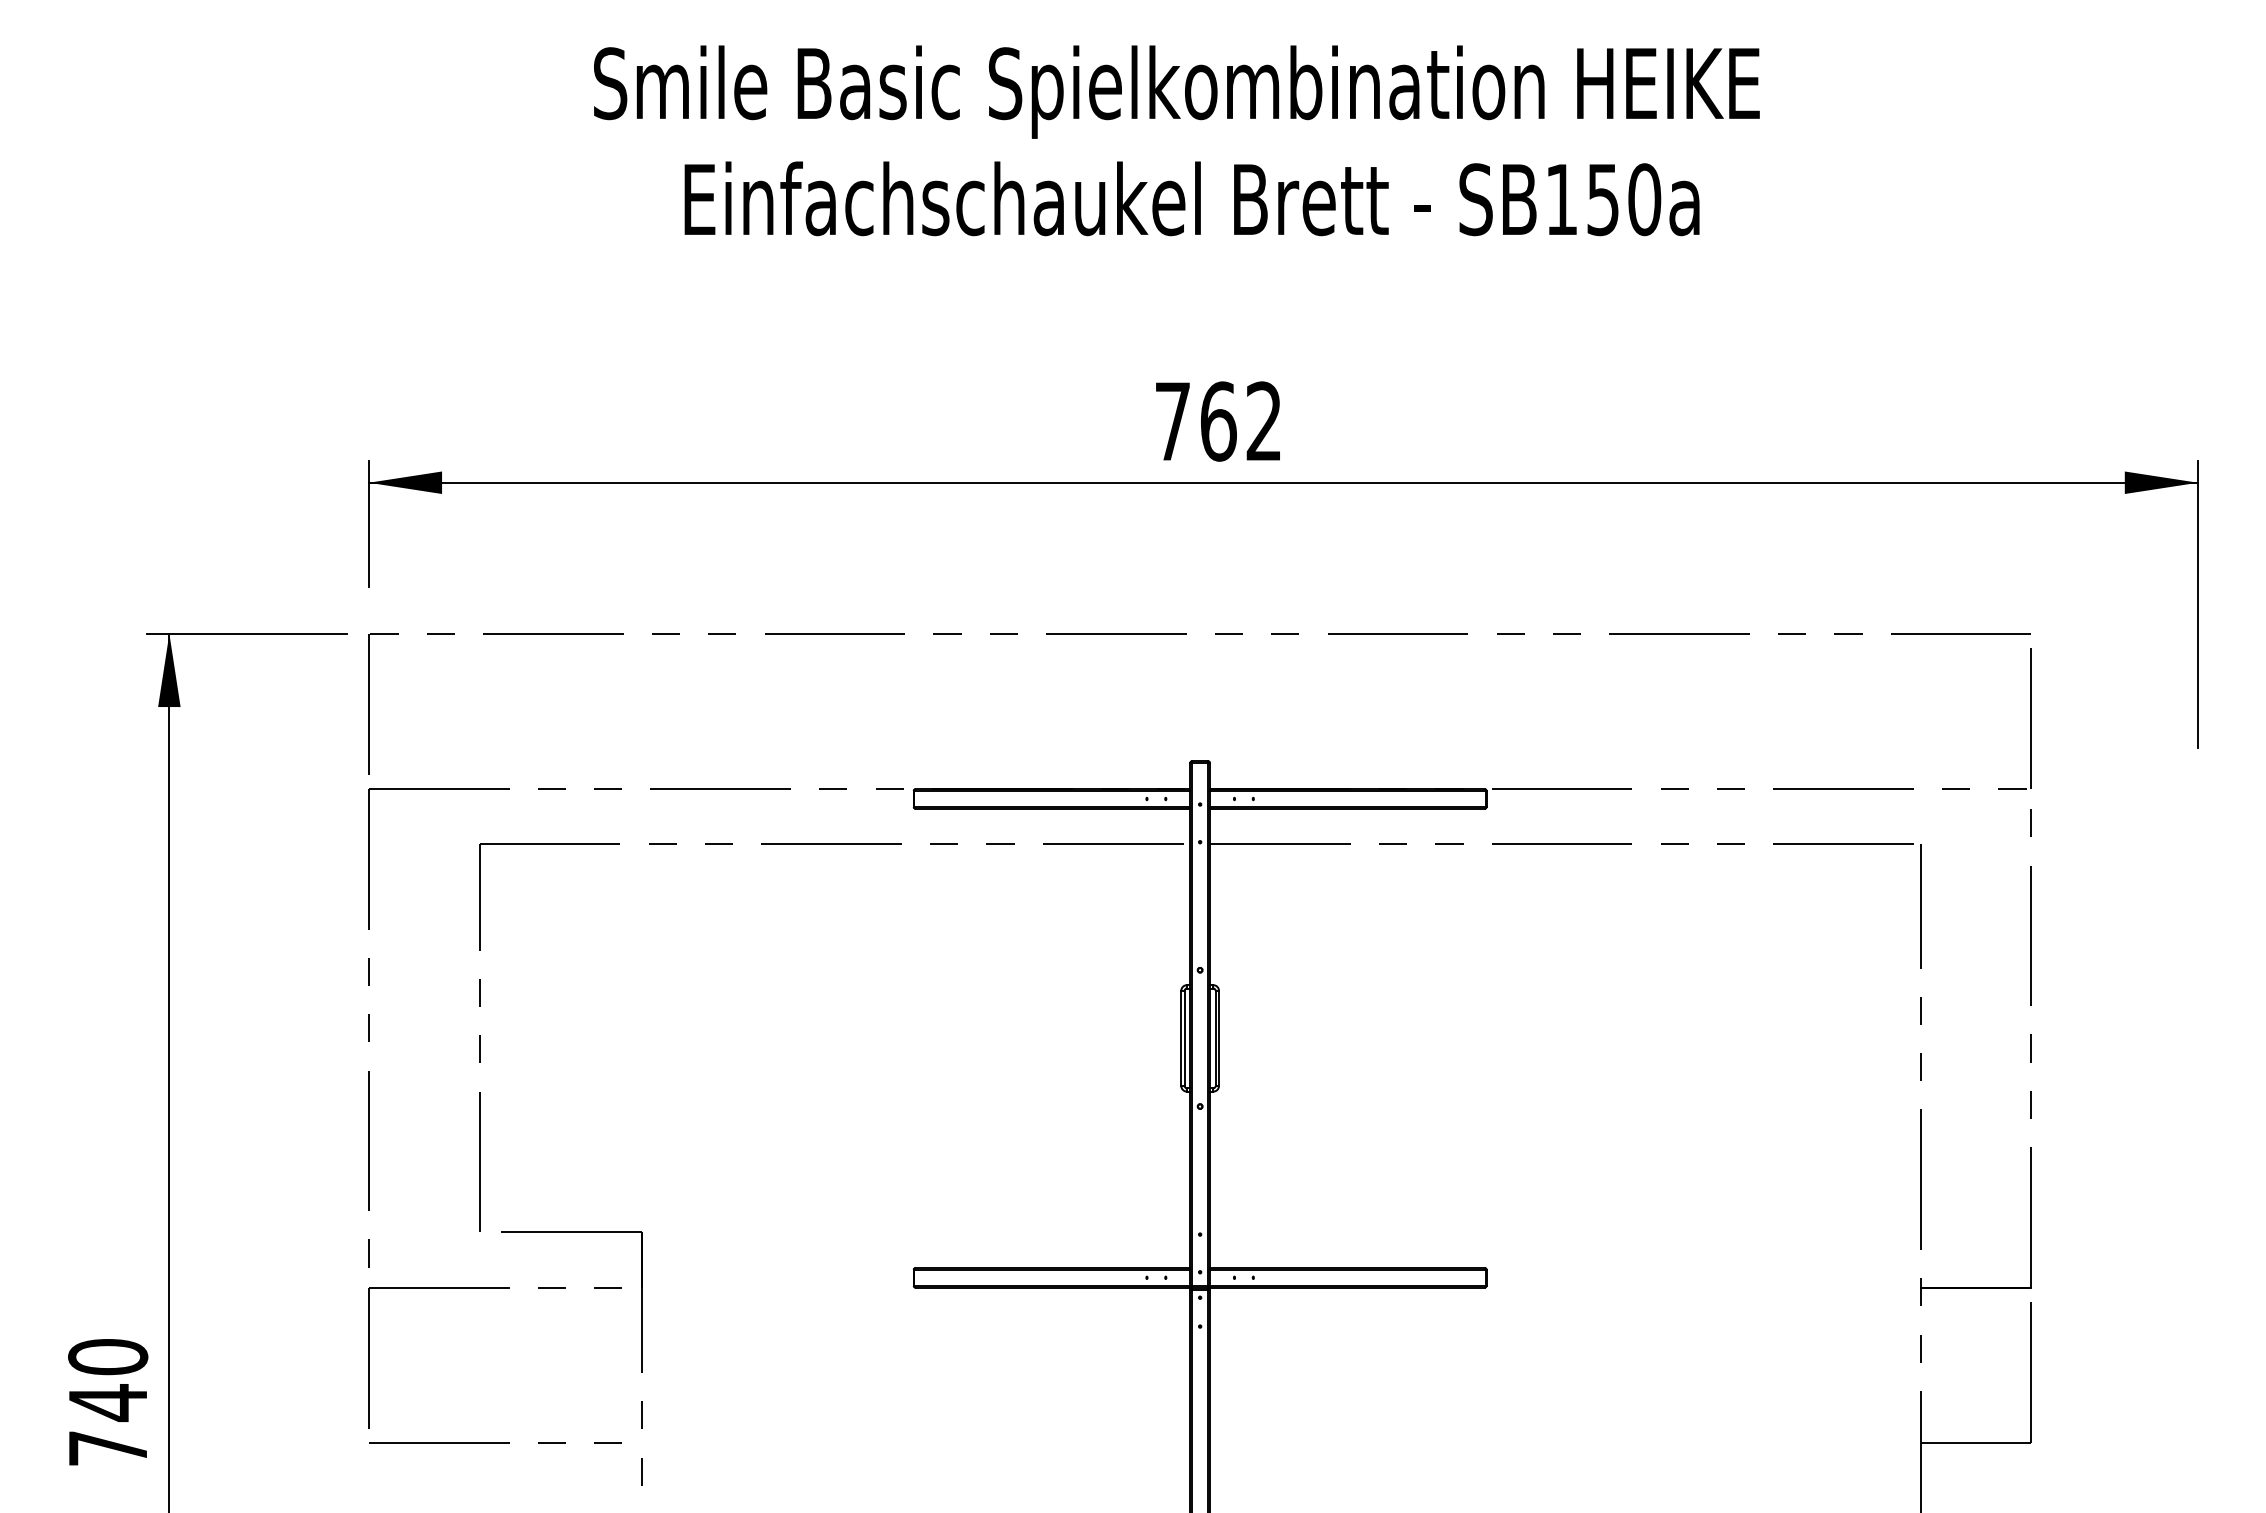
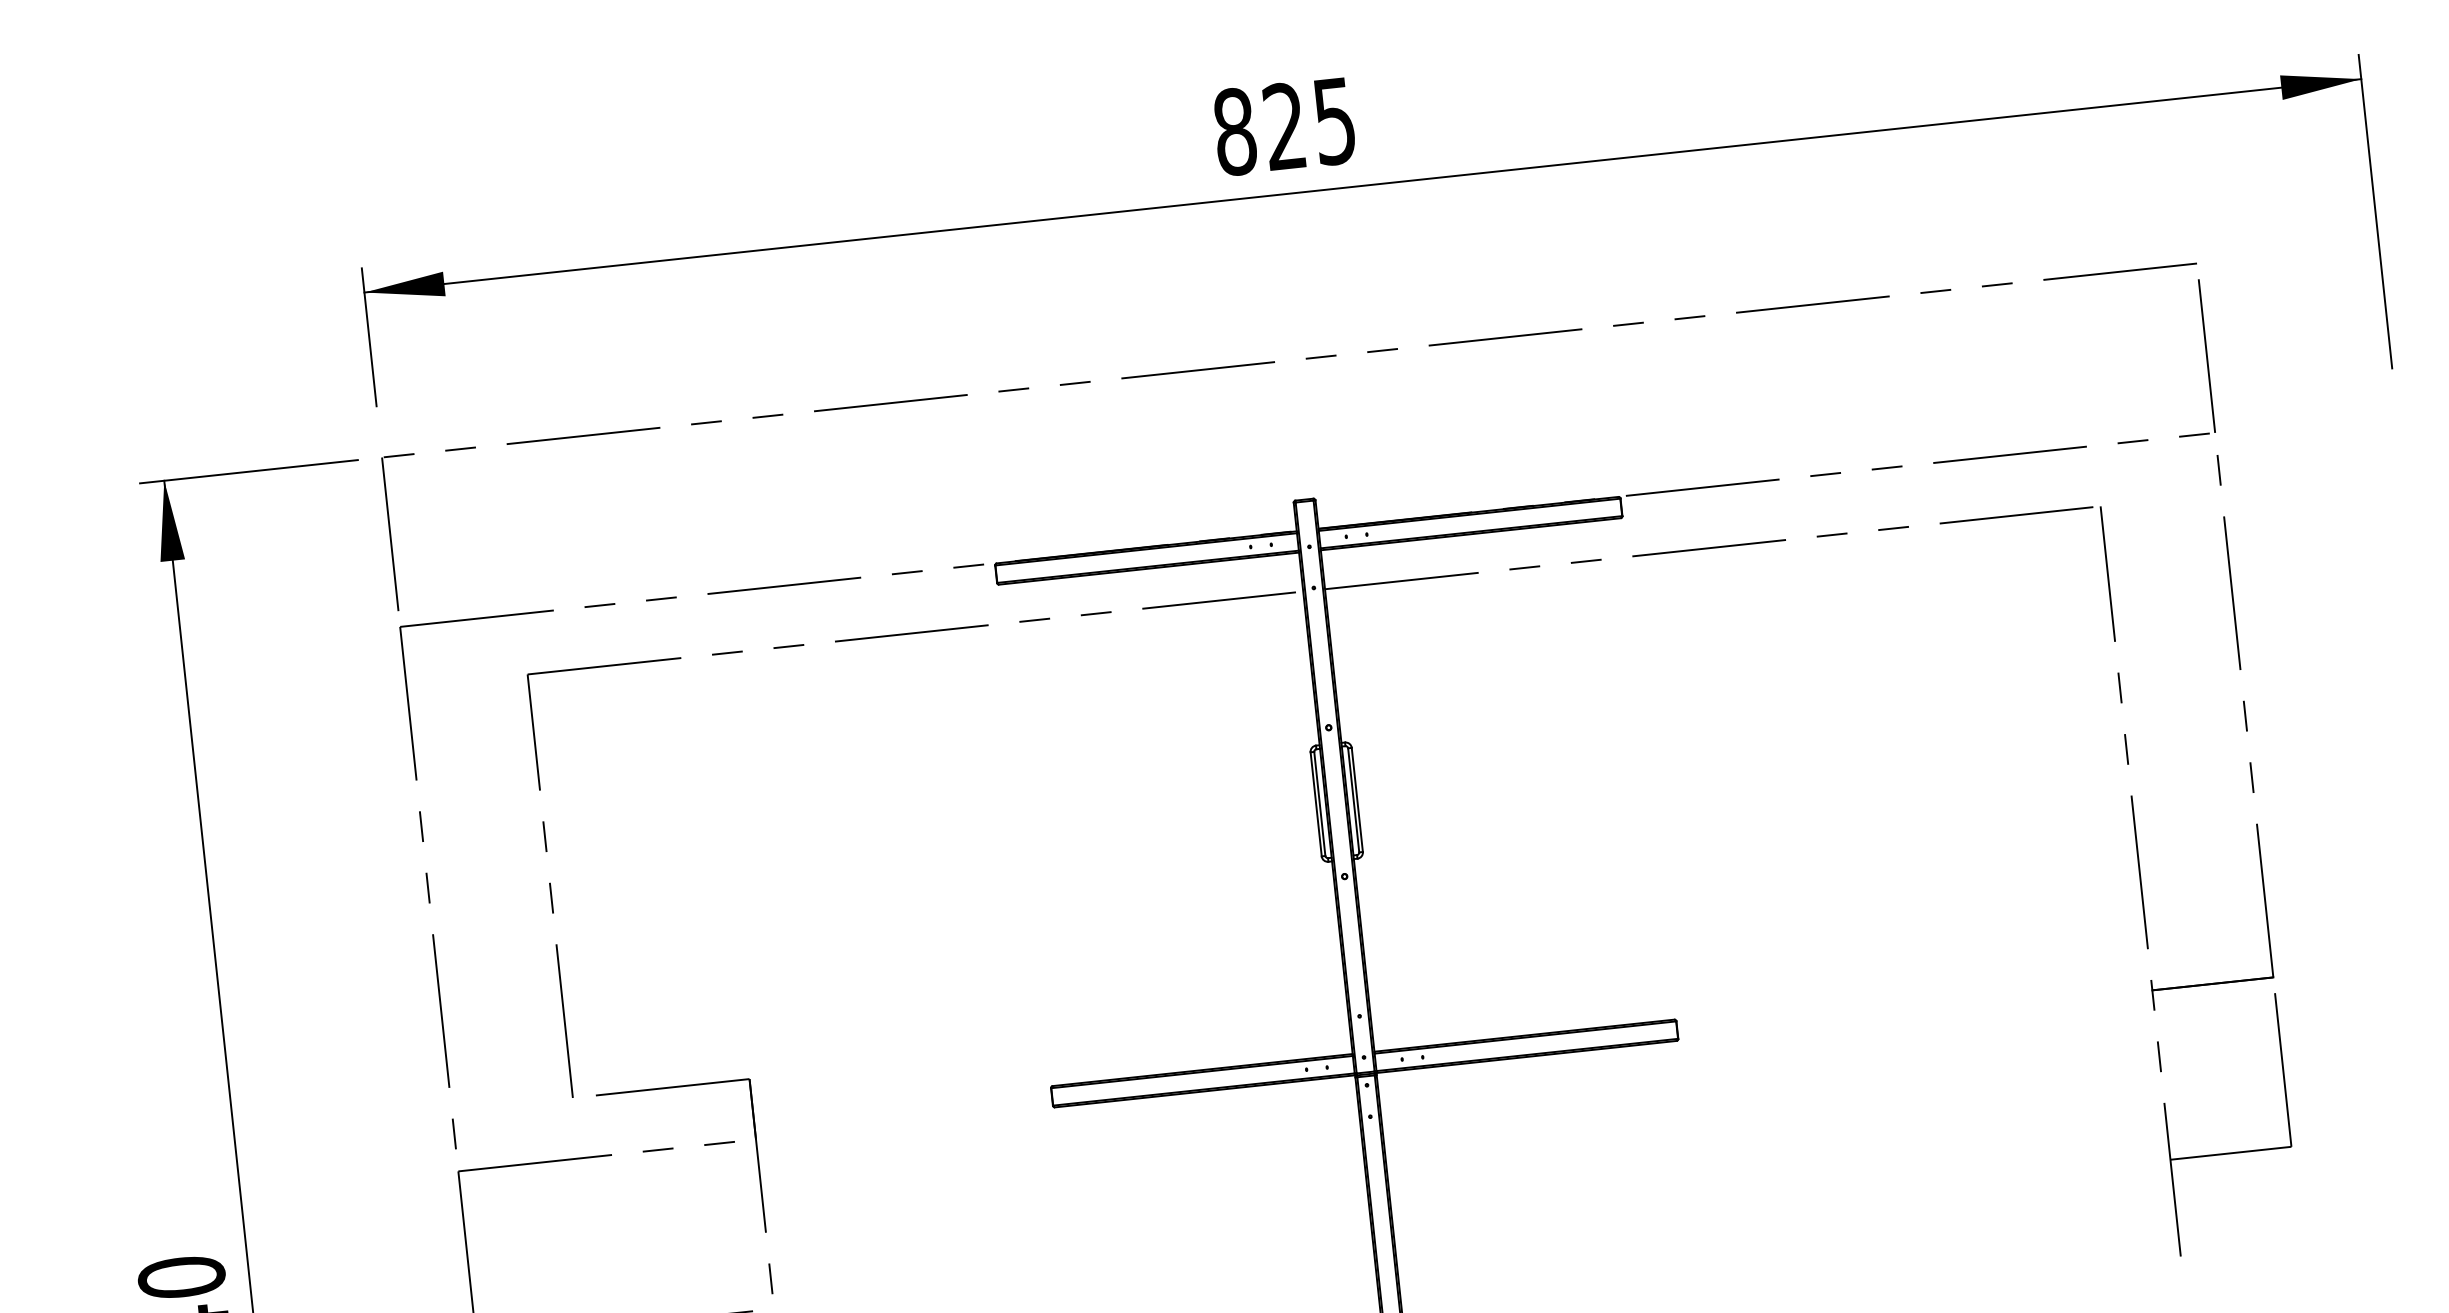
text: (1217, 421) -> (1283, 126), 762 -> 825

